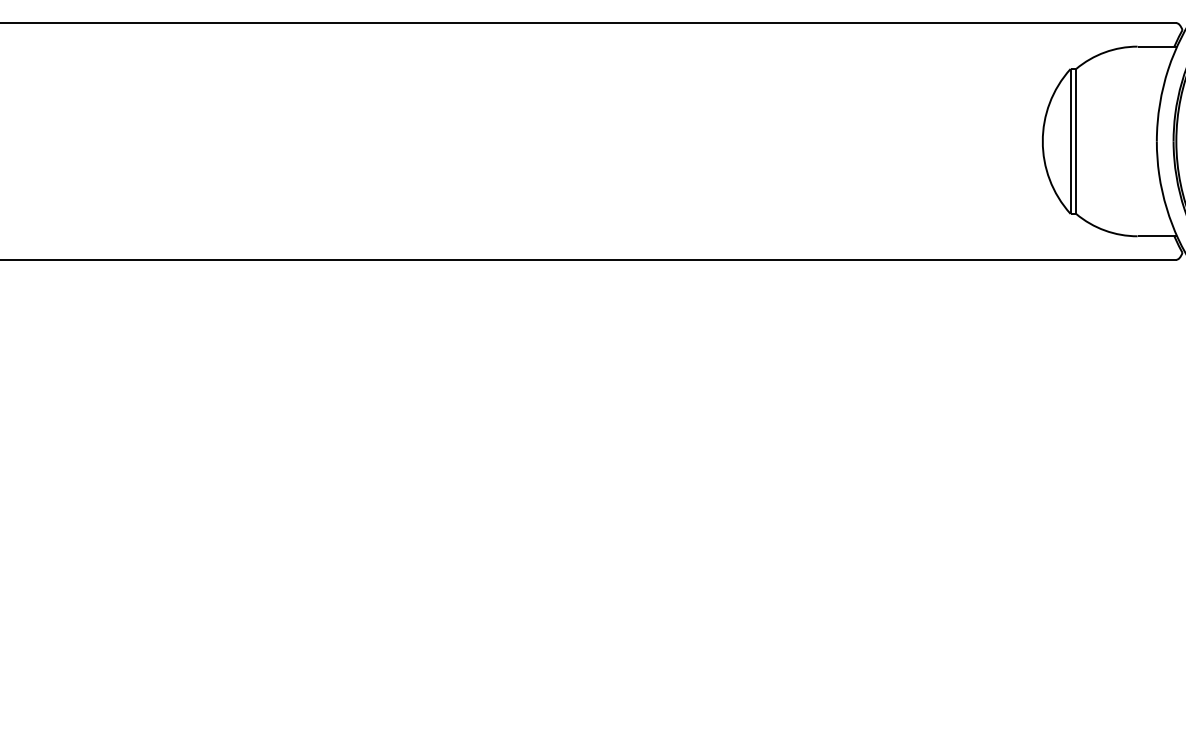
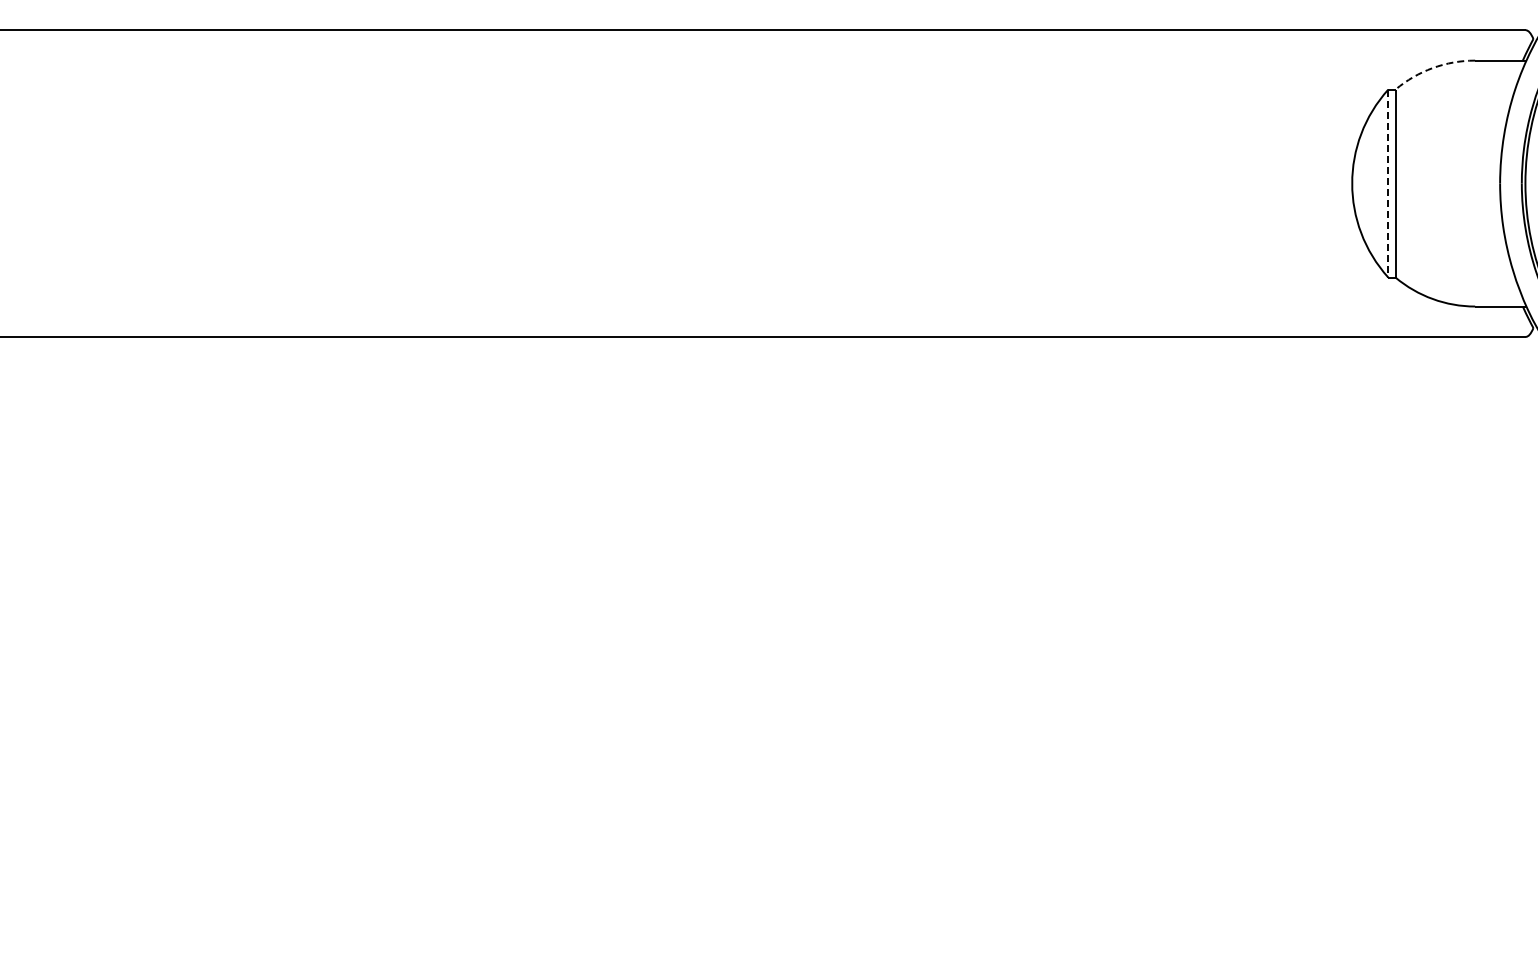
line: (1104, 52) -> (1432, 68), solid -> dashed
line: (1070, 142) -> (1388, 184), solid -> dashed

